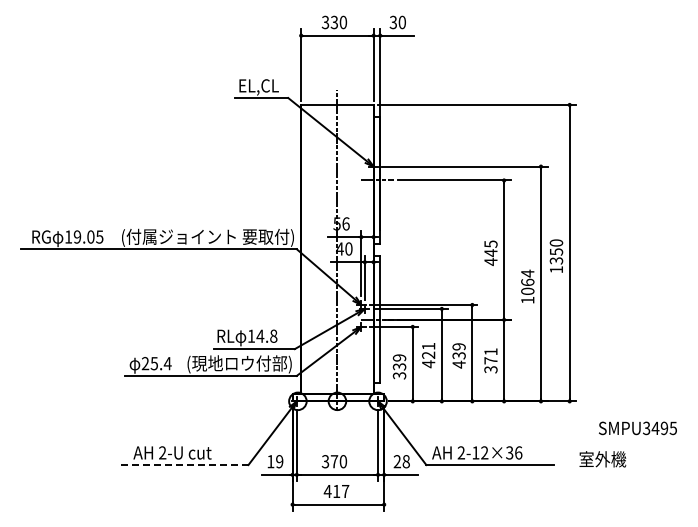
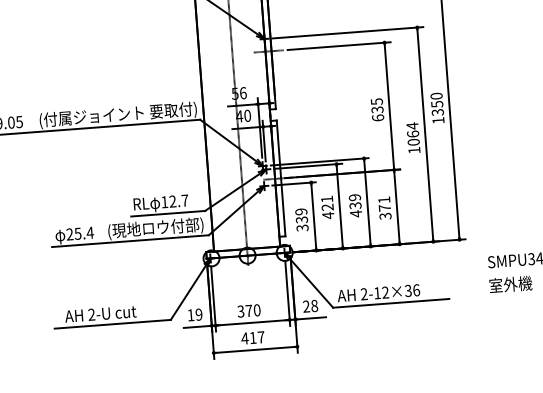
text: (490, 257) -> (377, 113), 445 -> 635
text: (266, 335) -> (178, 200), 14.8 -> 12.7
text: (602, 459) -> (510, 284), moved
line: (184, 465) -> (112, 324), dashed -> solid

